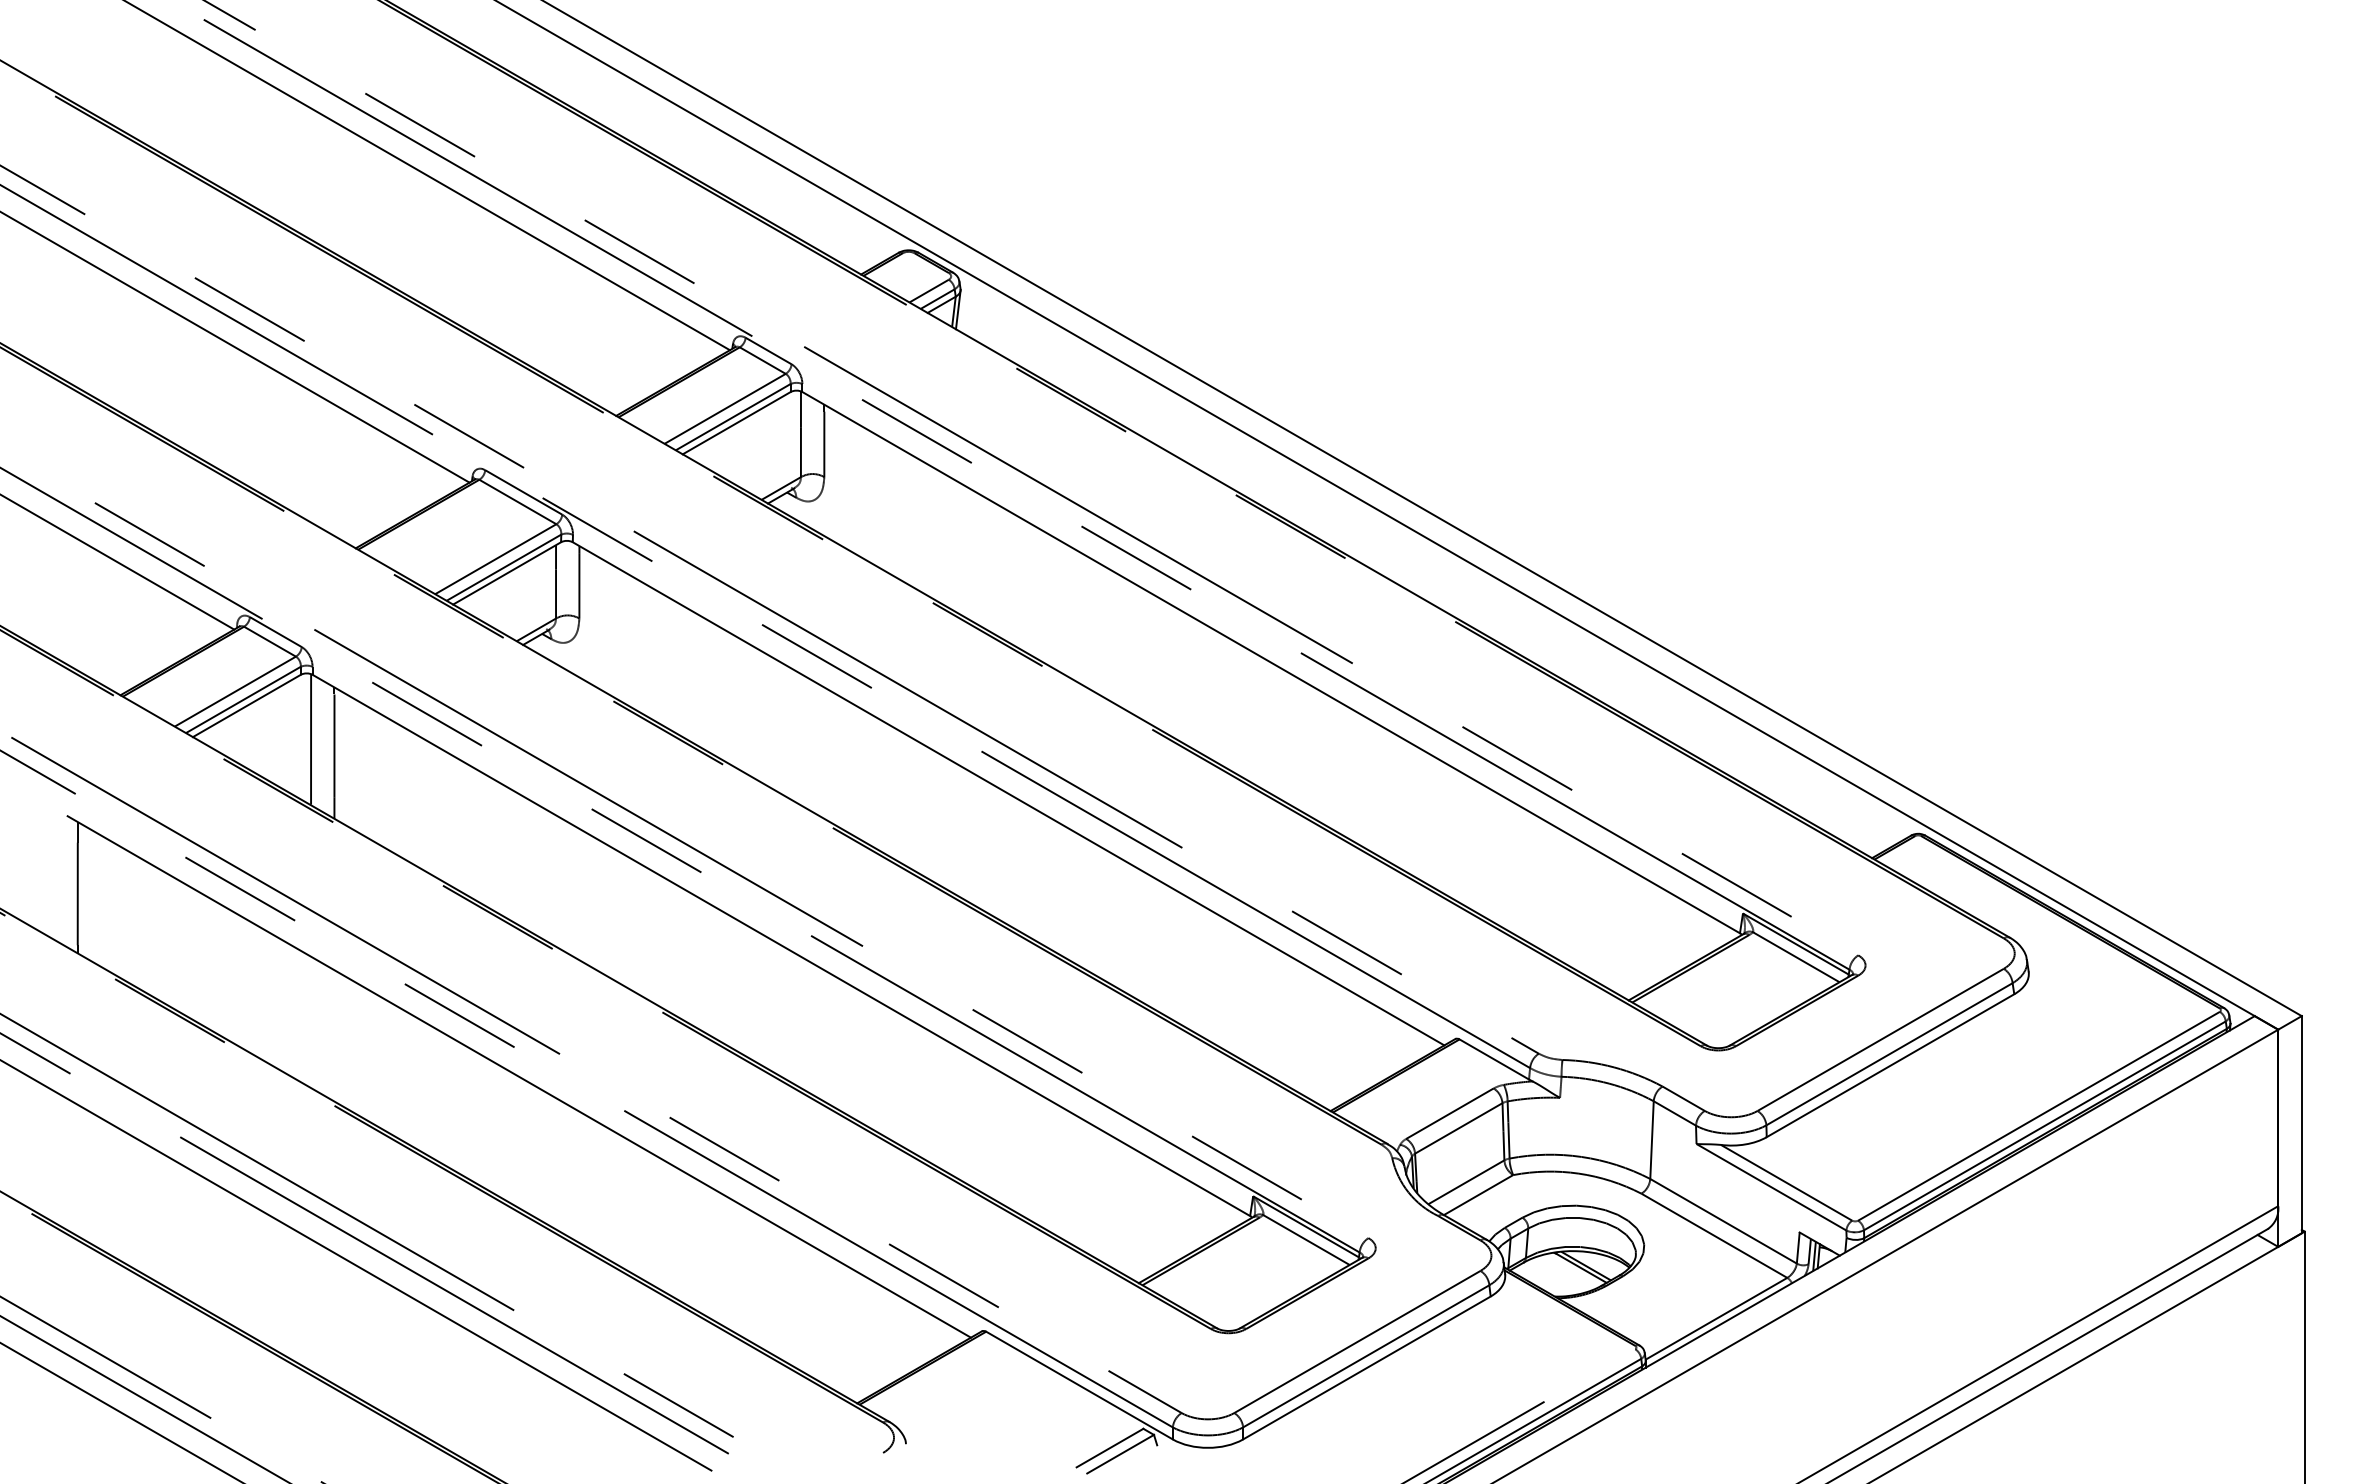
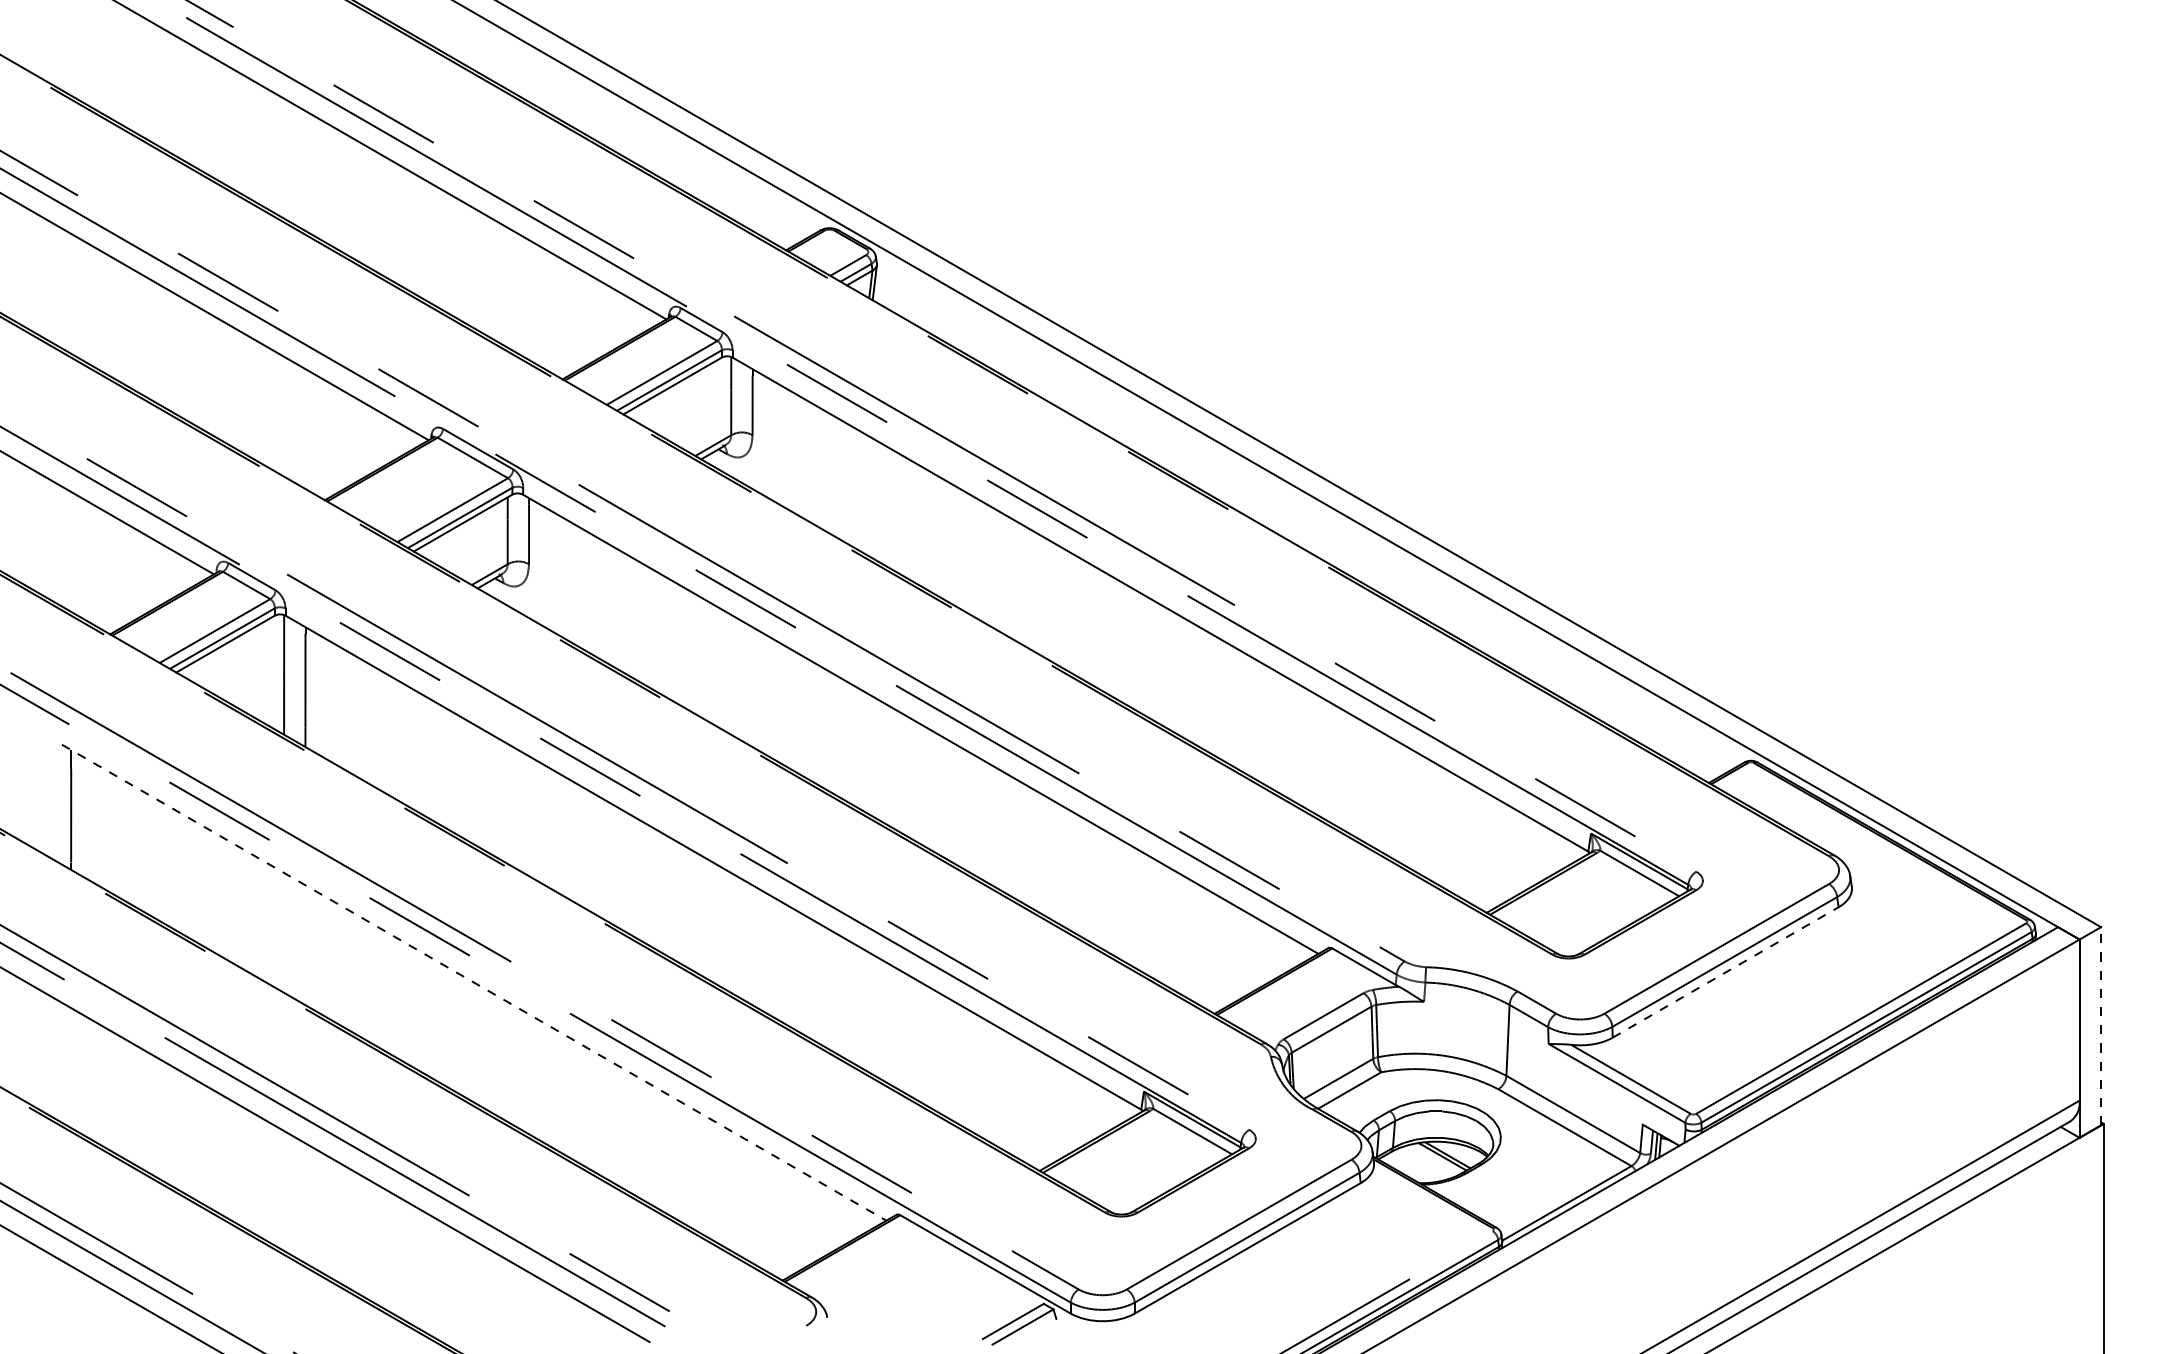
line: (1890, 1065) -> (1725, 972), solid -> dashed
line: (519, 1076) -> (474, 982), solid -> dashed
line: (2301, 1124) -> (2100, 1026), solid -> dashed

